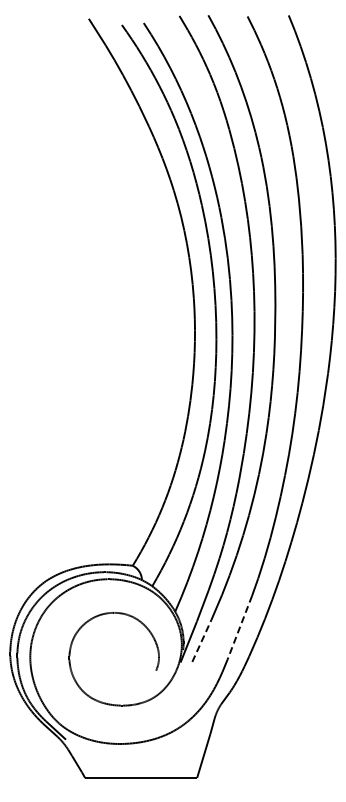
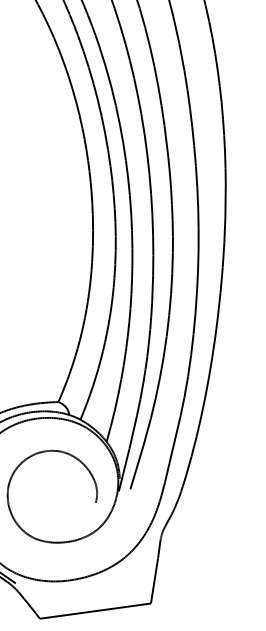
line: (239, 628) -> (172, 449), dashed -> solid
line: (202, 640) -> (137, 466), dashed -> solid

